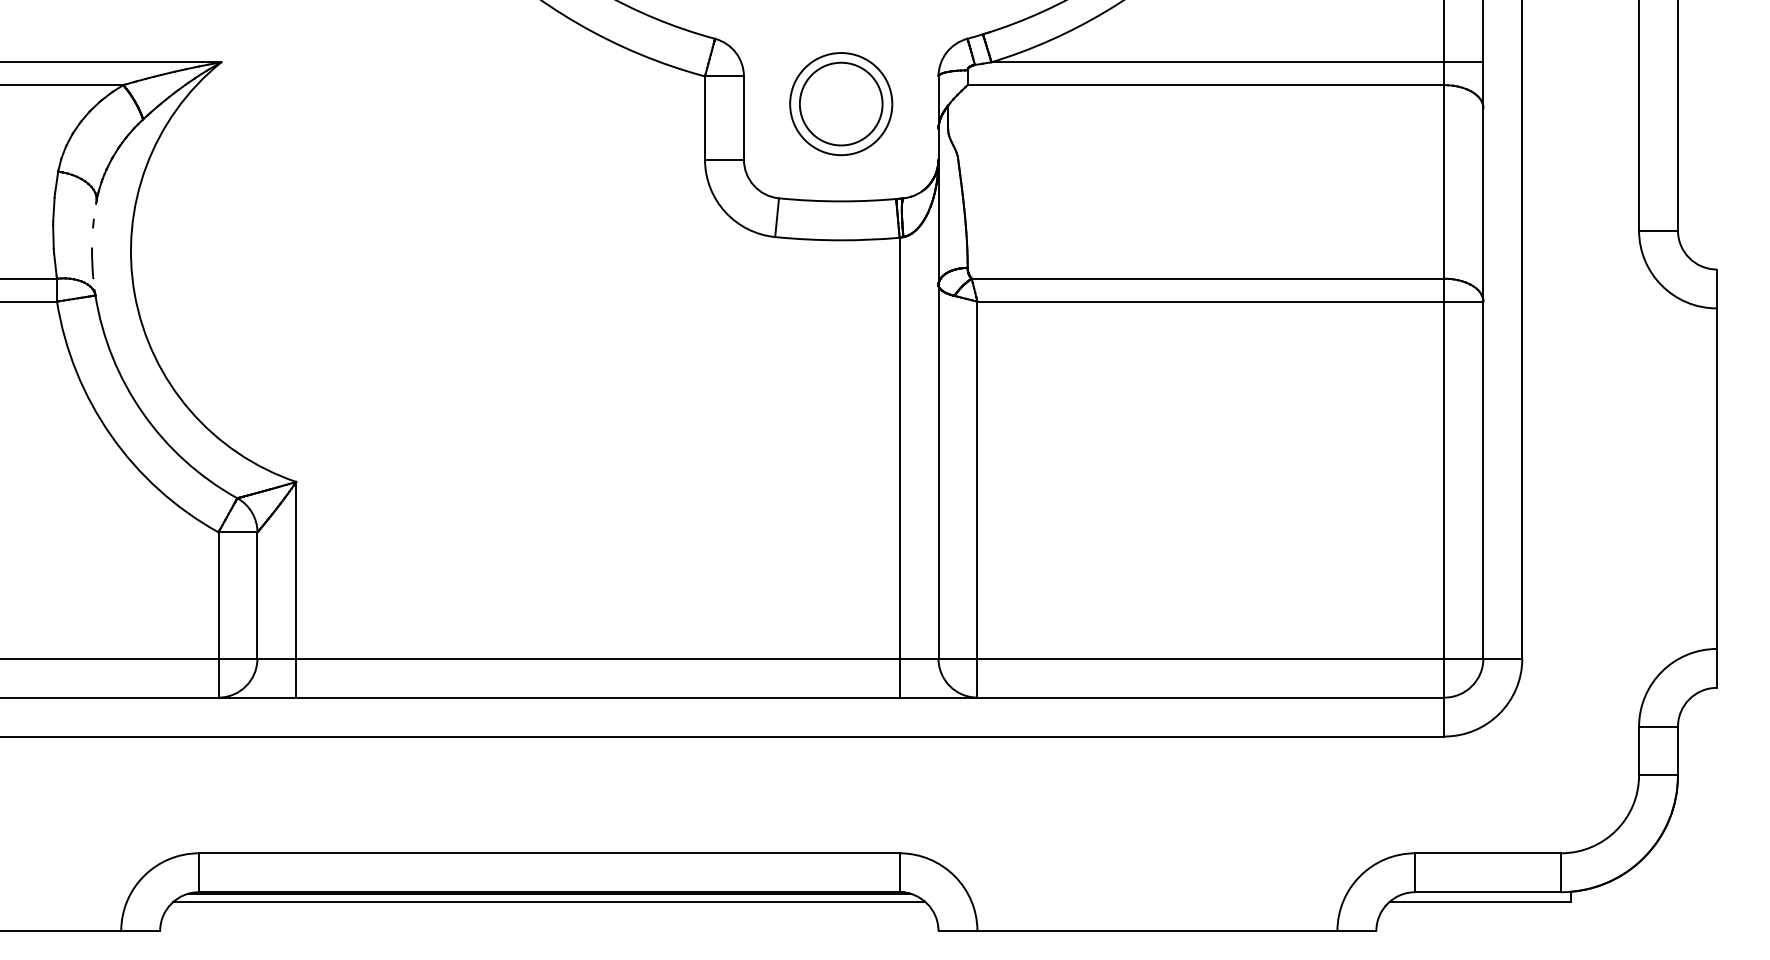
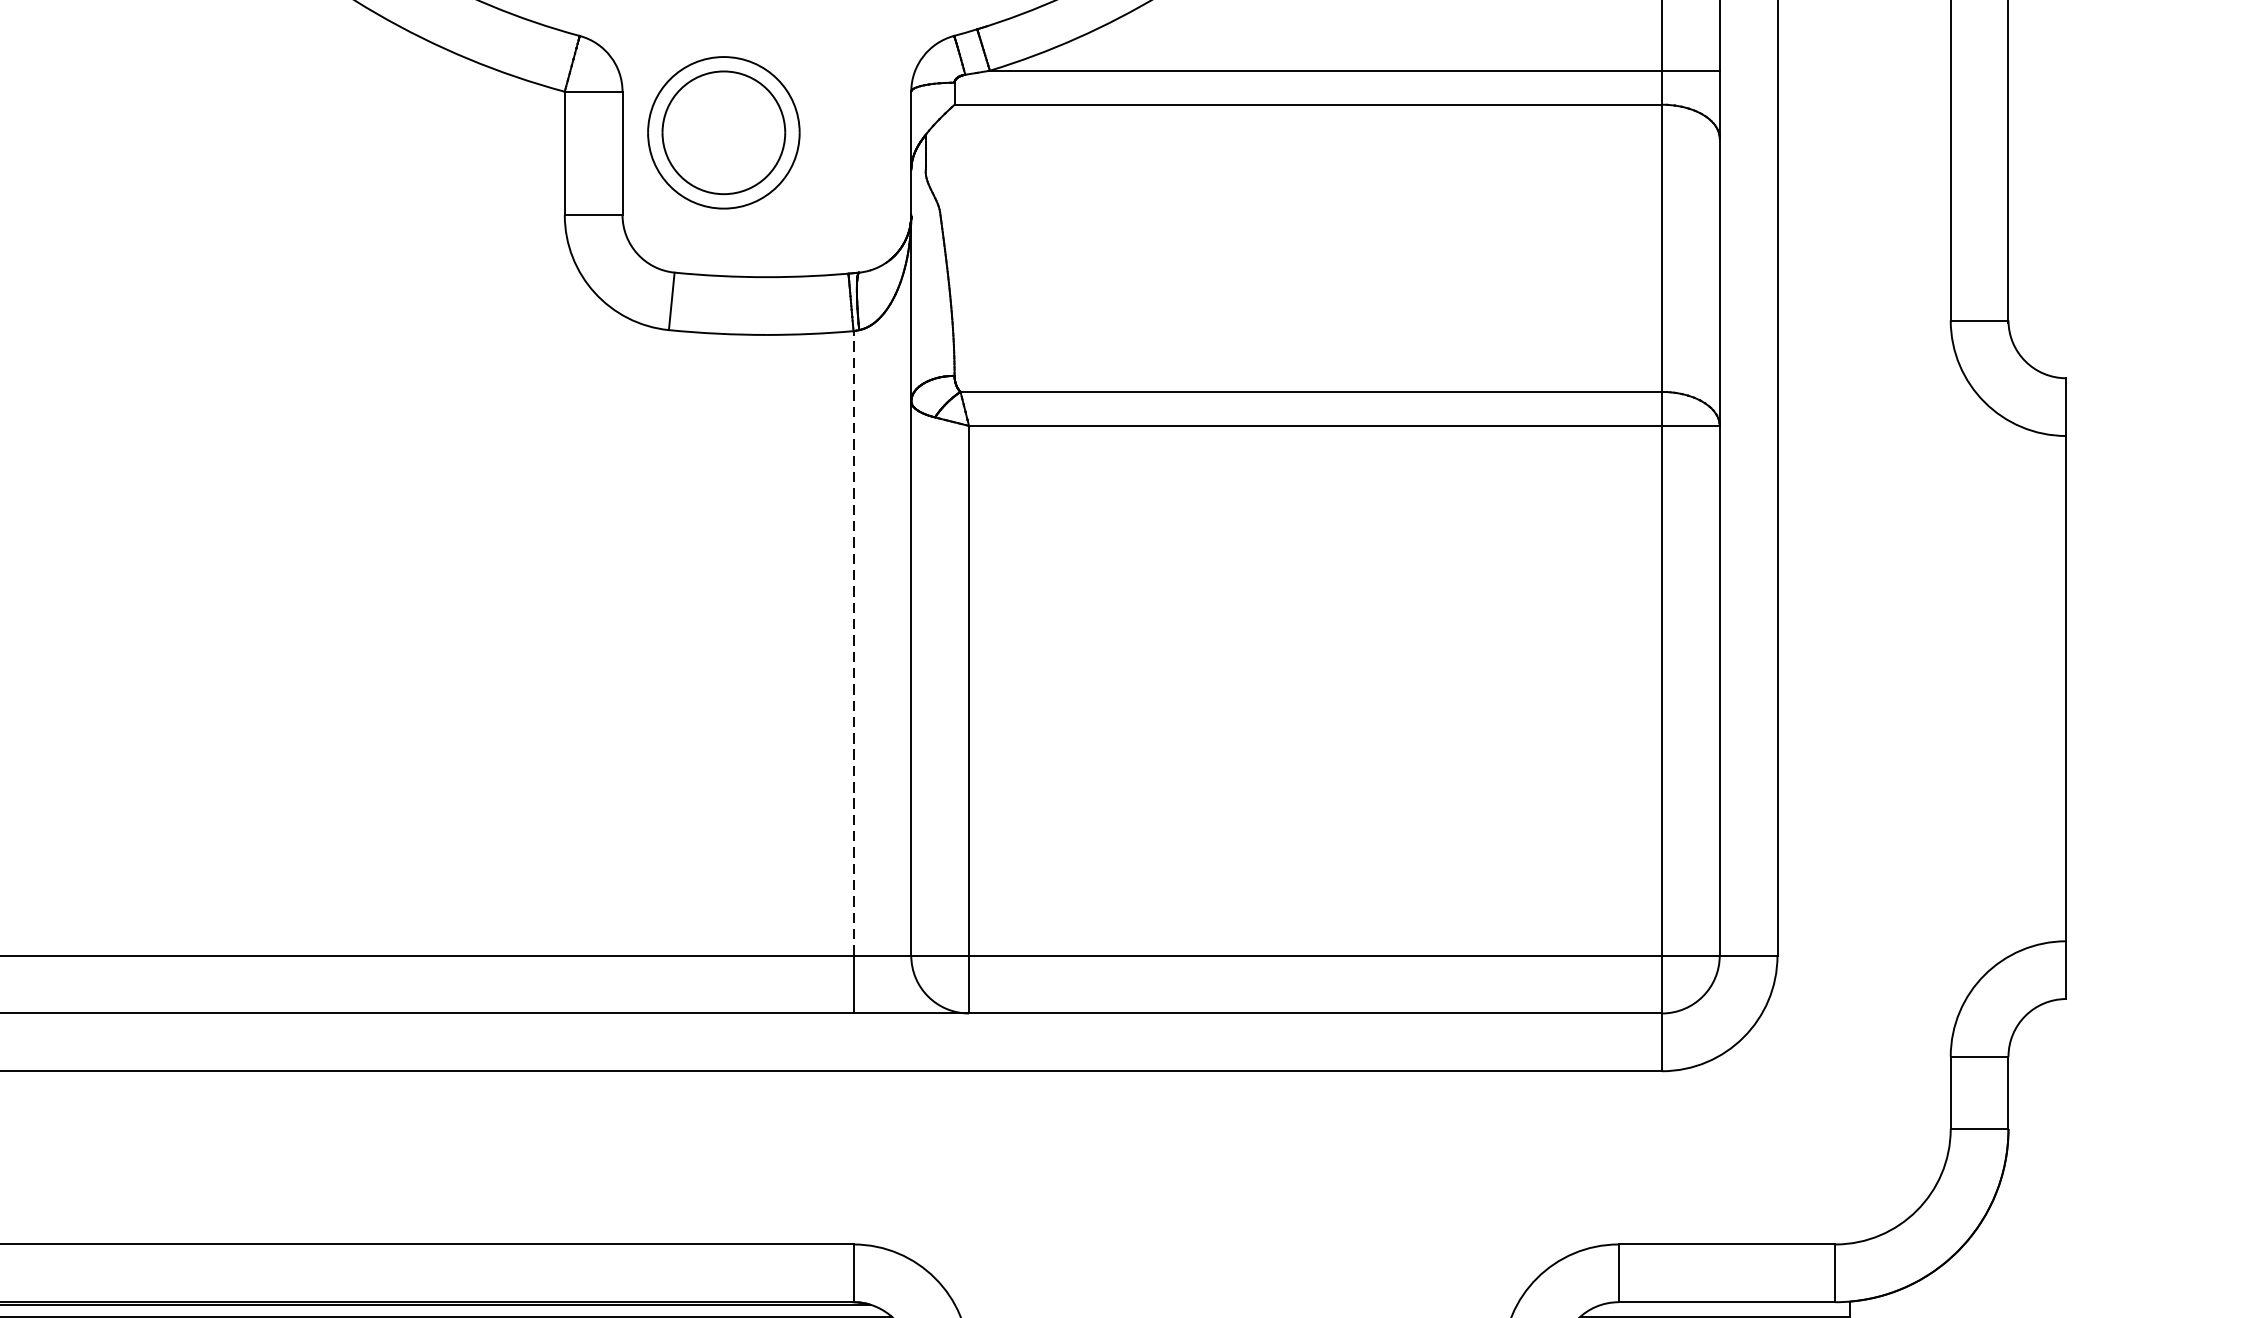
part: (841, 104) -> (724, 133), moved
line: (899, 447) -> (853, 642), solid -> dashed

